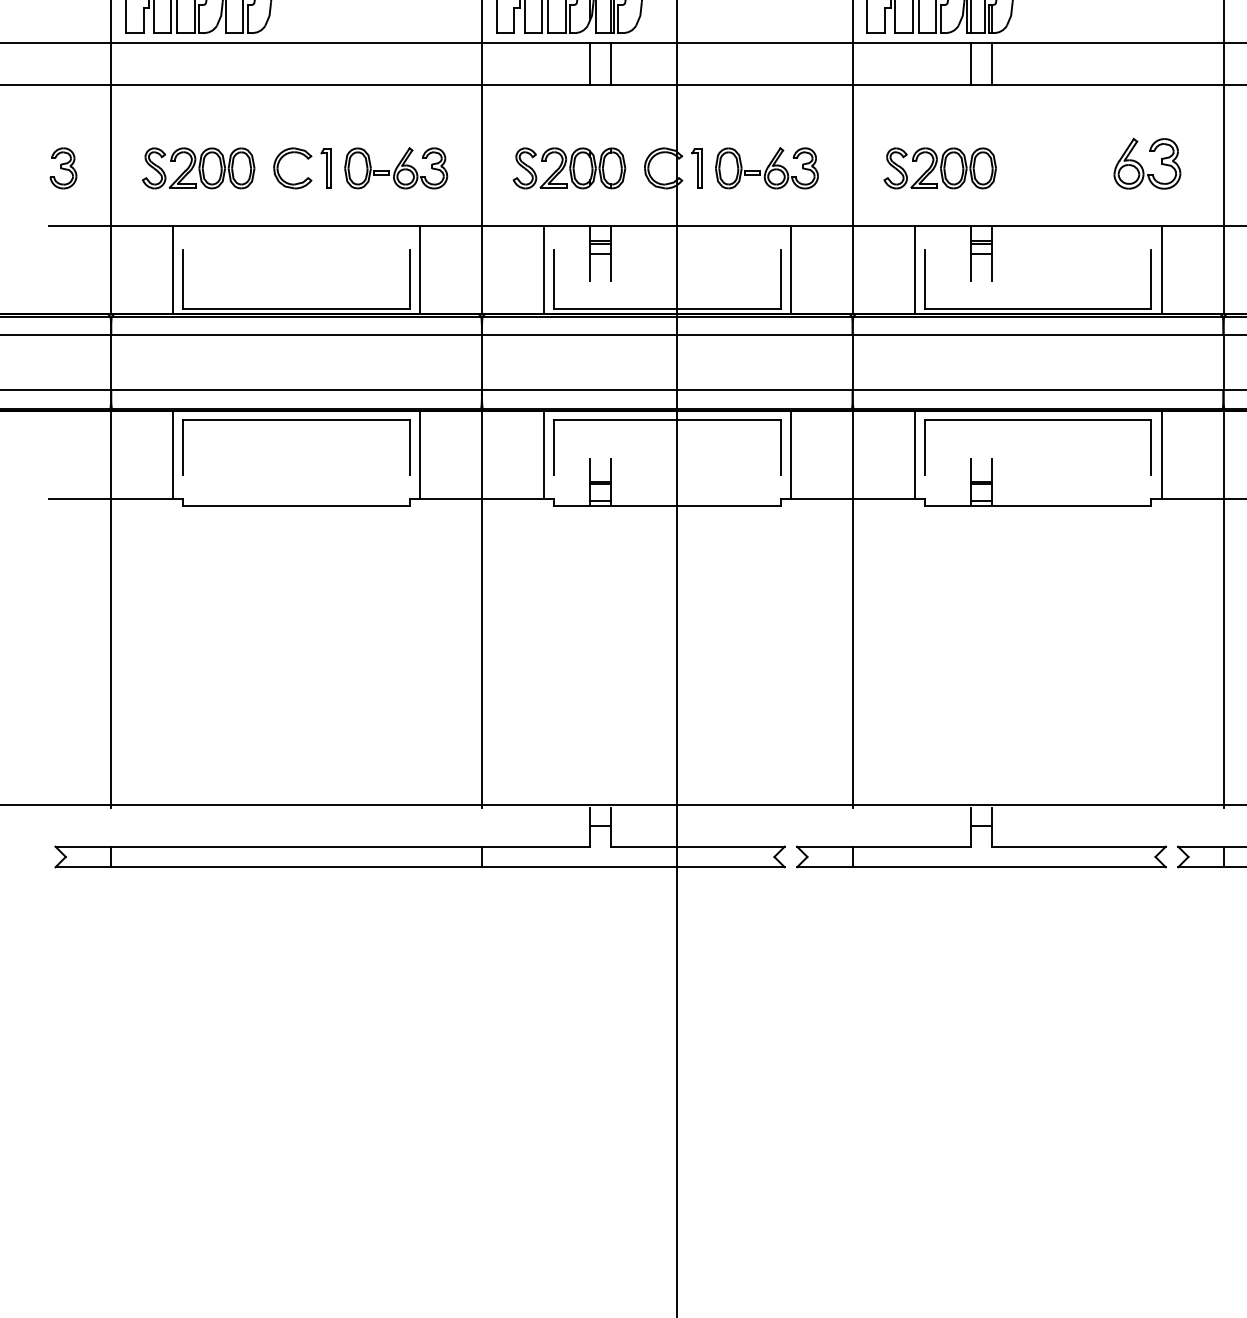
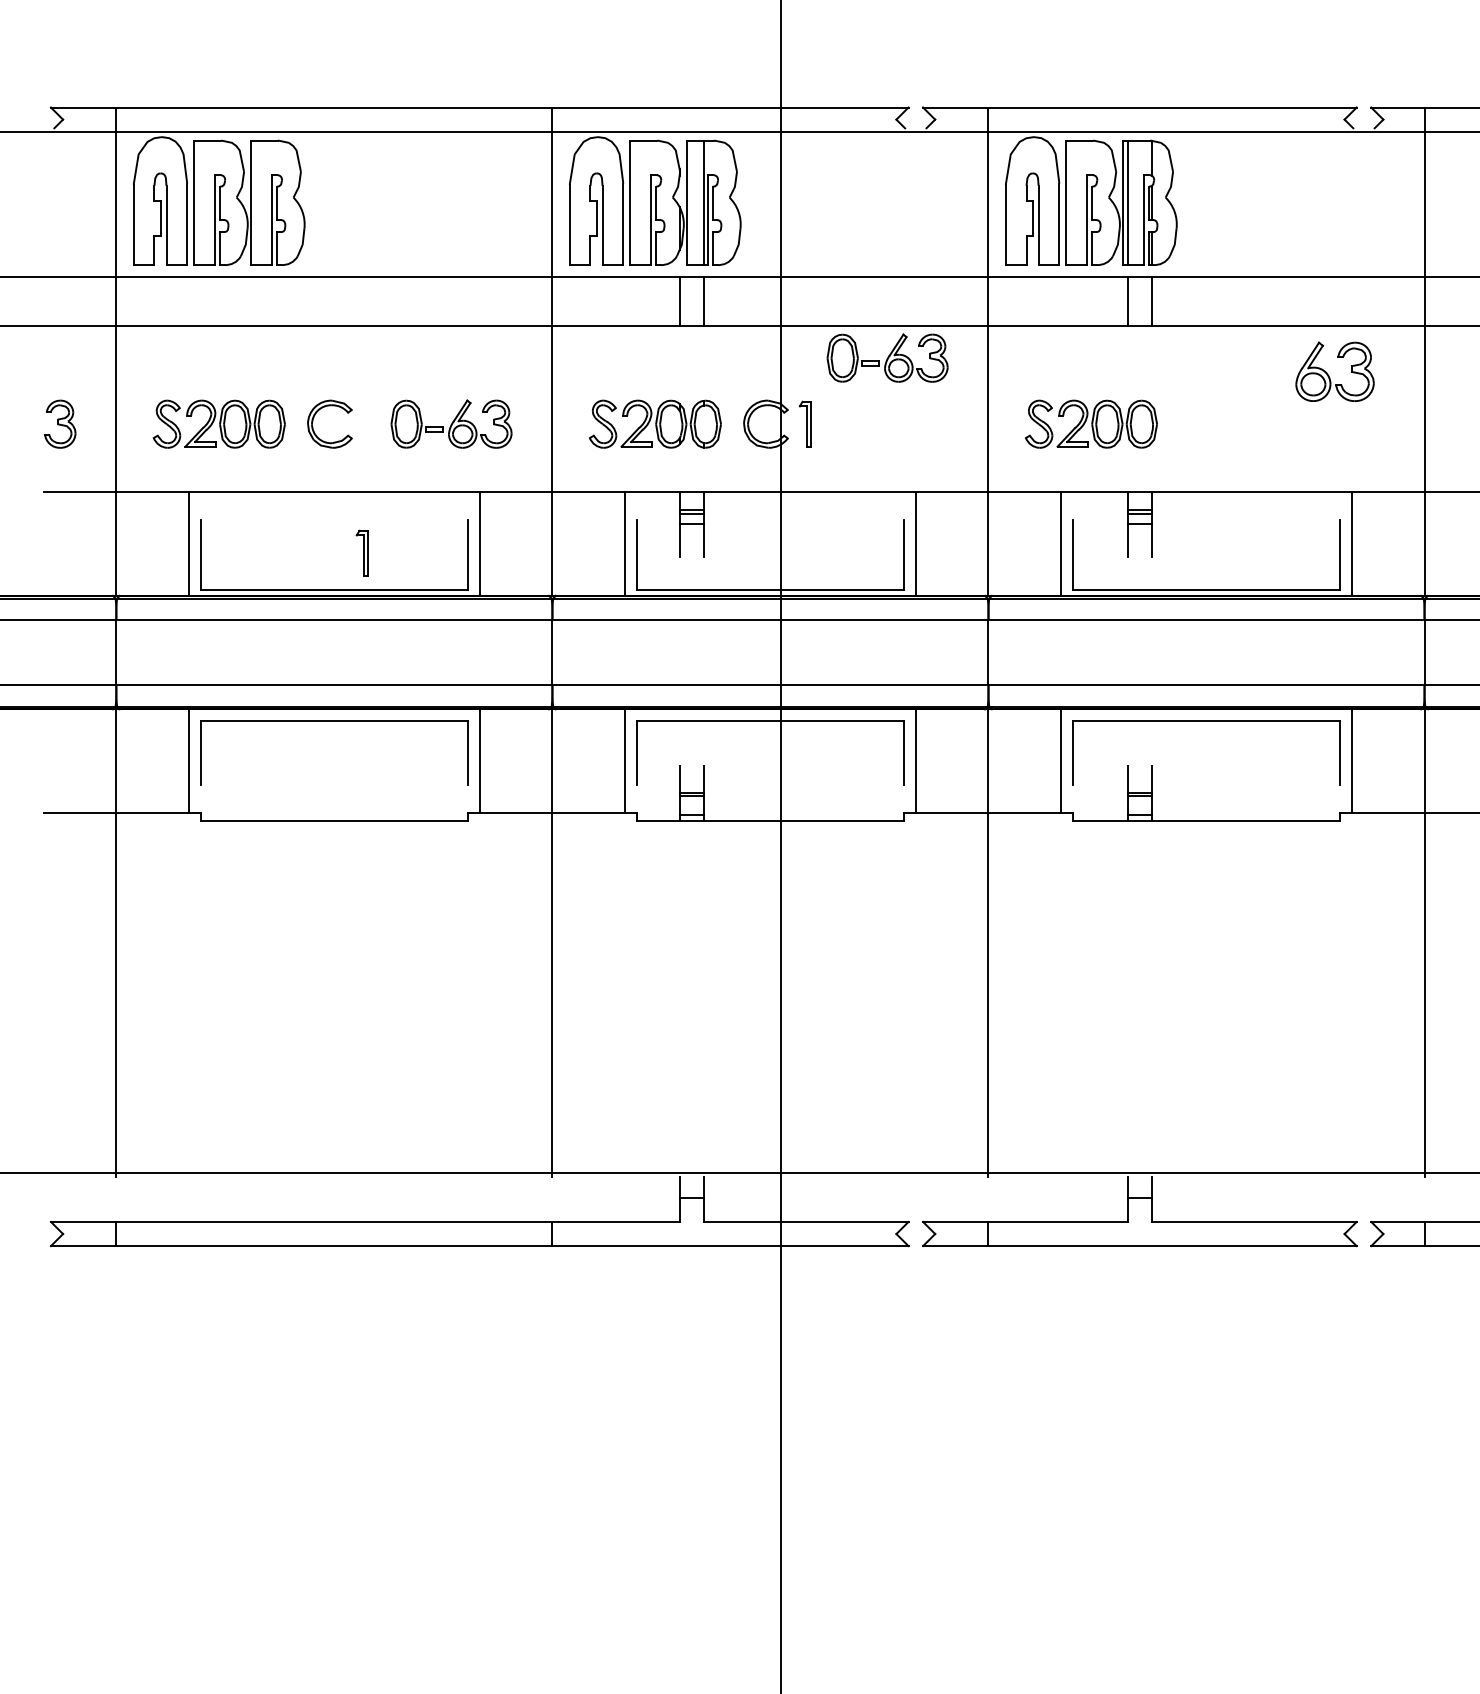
part: (1142, 166) -> (1329, 375), moved
part: (325, 167) -> (361, 552), moved
part: (766, 167) -> (887, 357), moved

